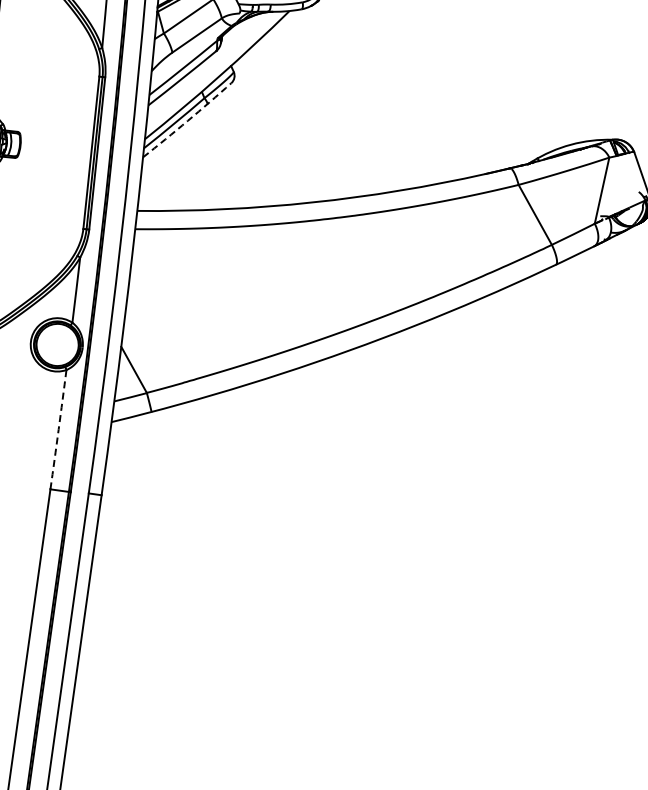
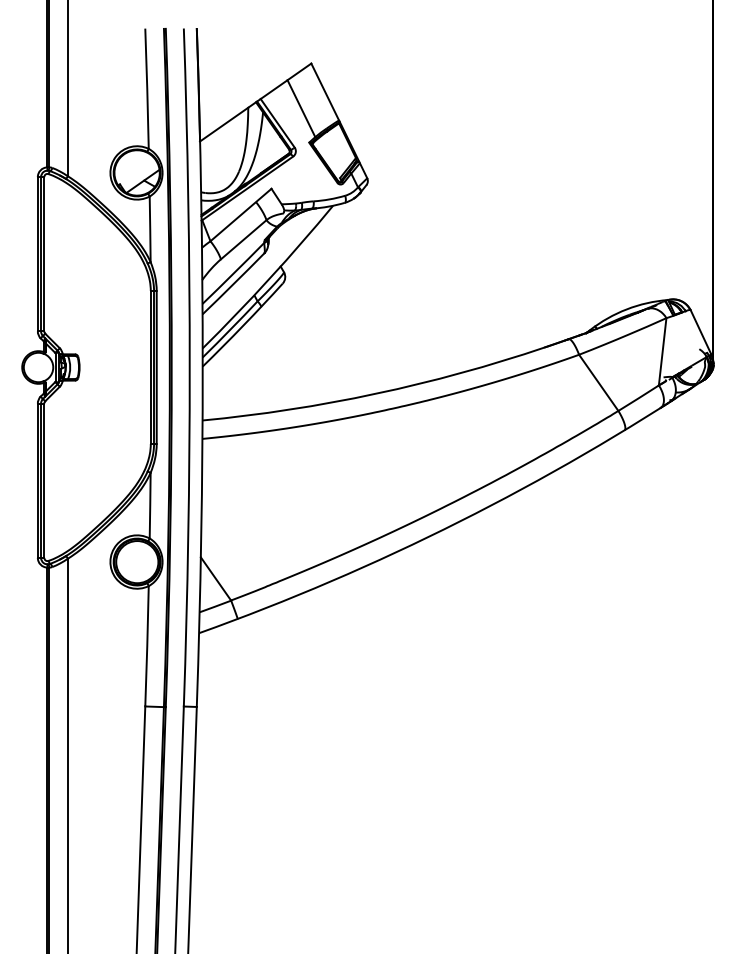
arc: (187, 120) -> (243, 325), dashed -> solid
arc: (58, 429) -> (147, 646), dashed -> solid

